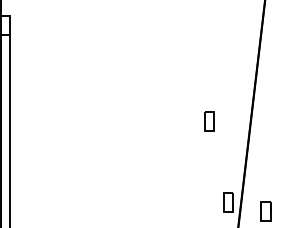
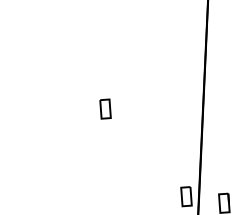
part: (209, 121) -> (105, 109), moved

